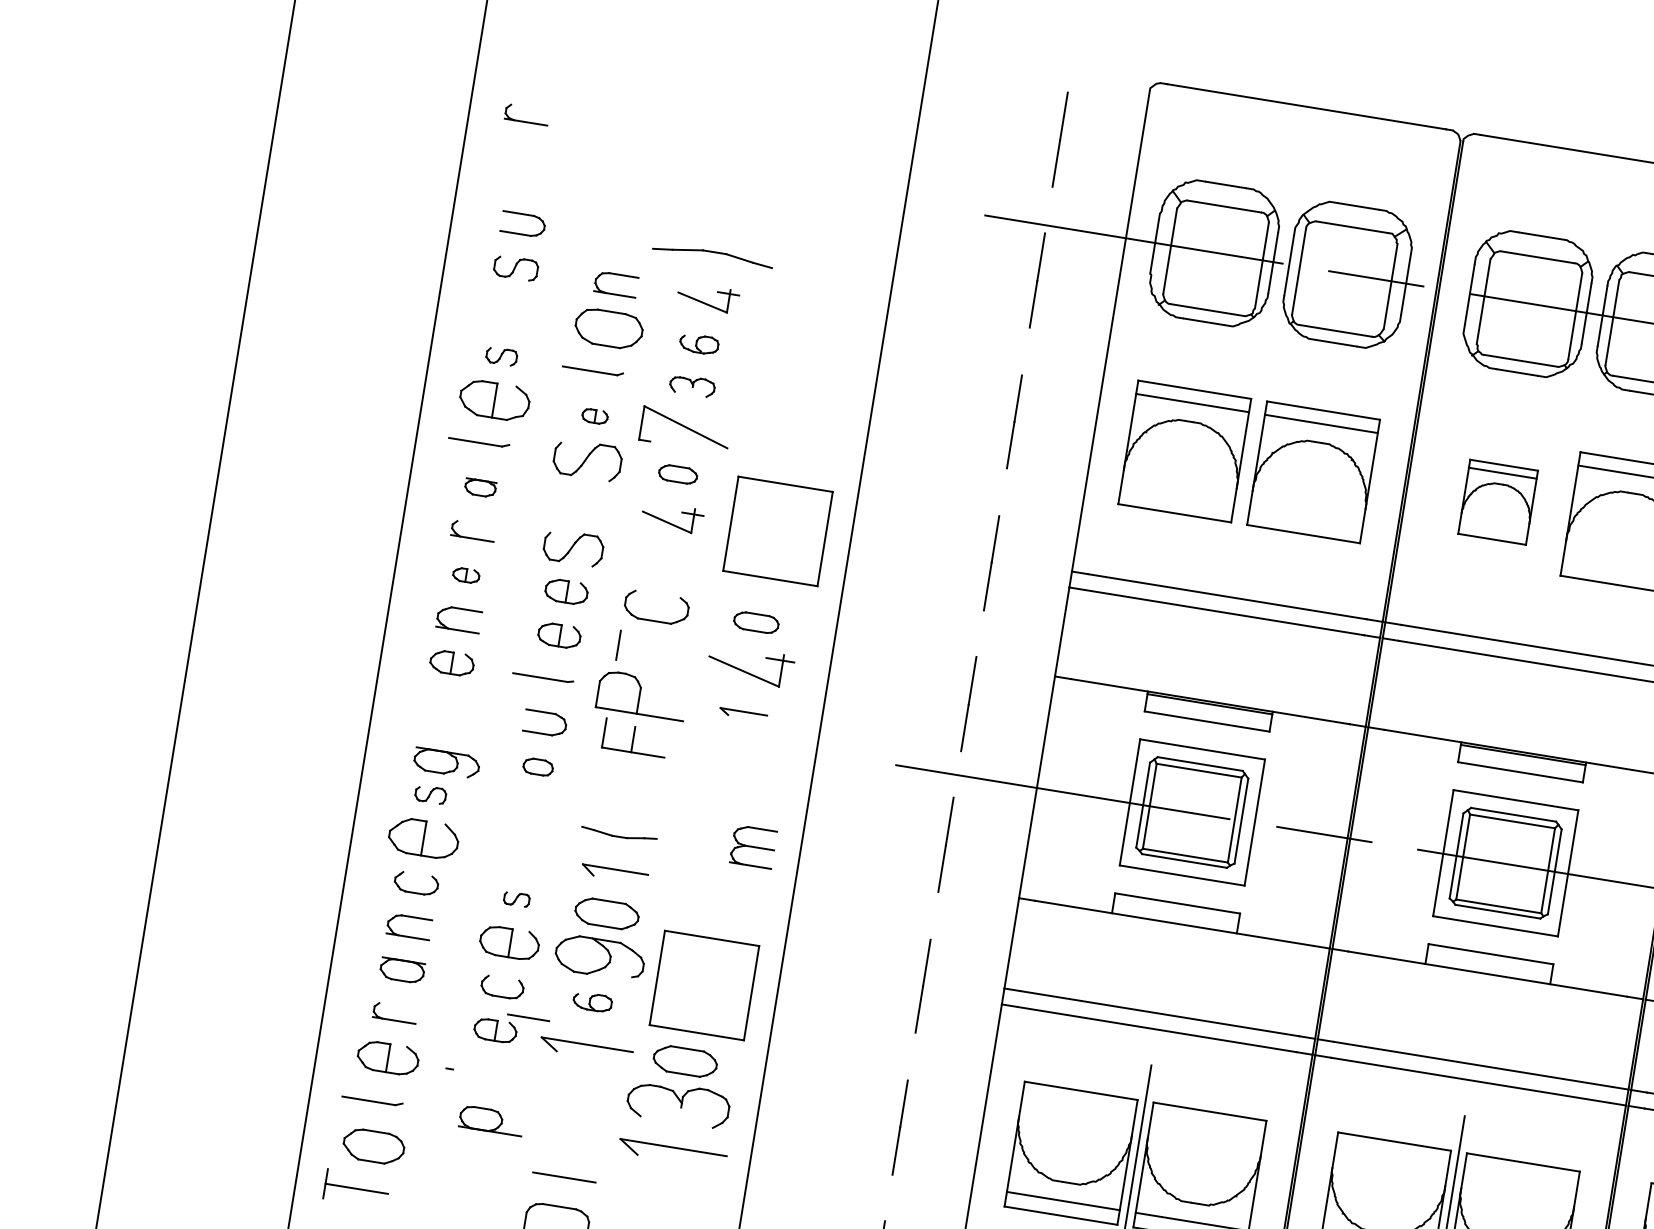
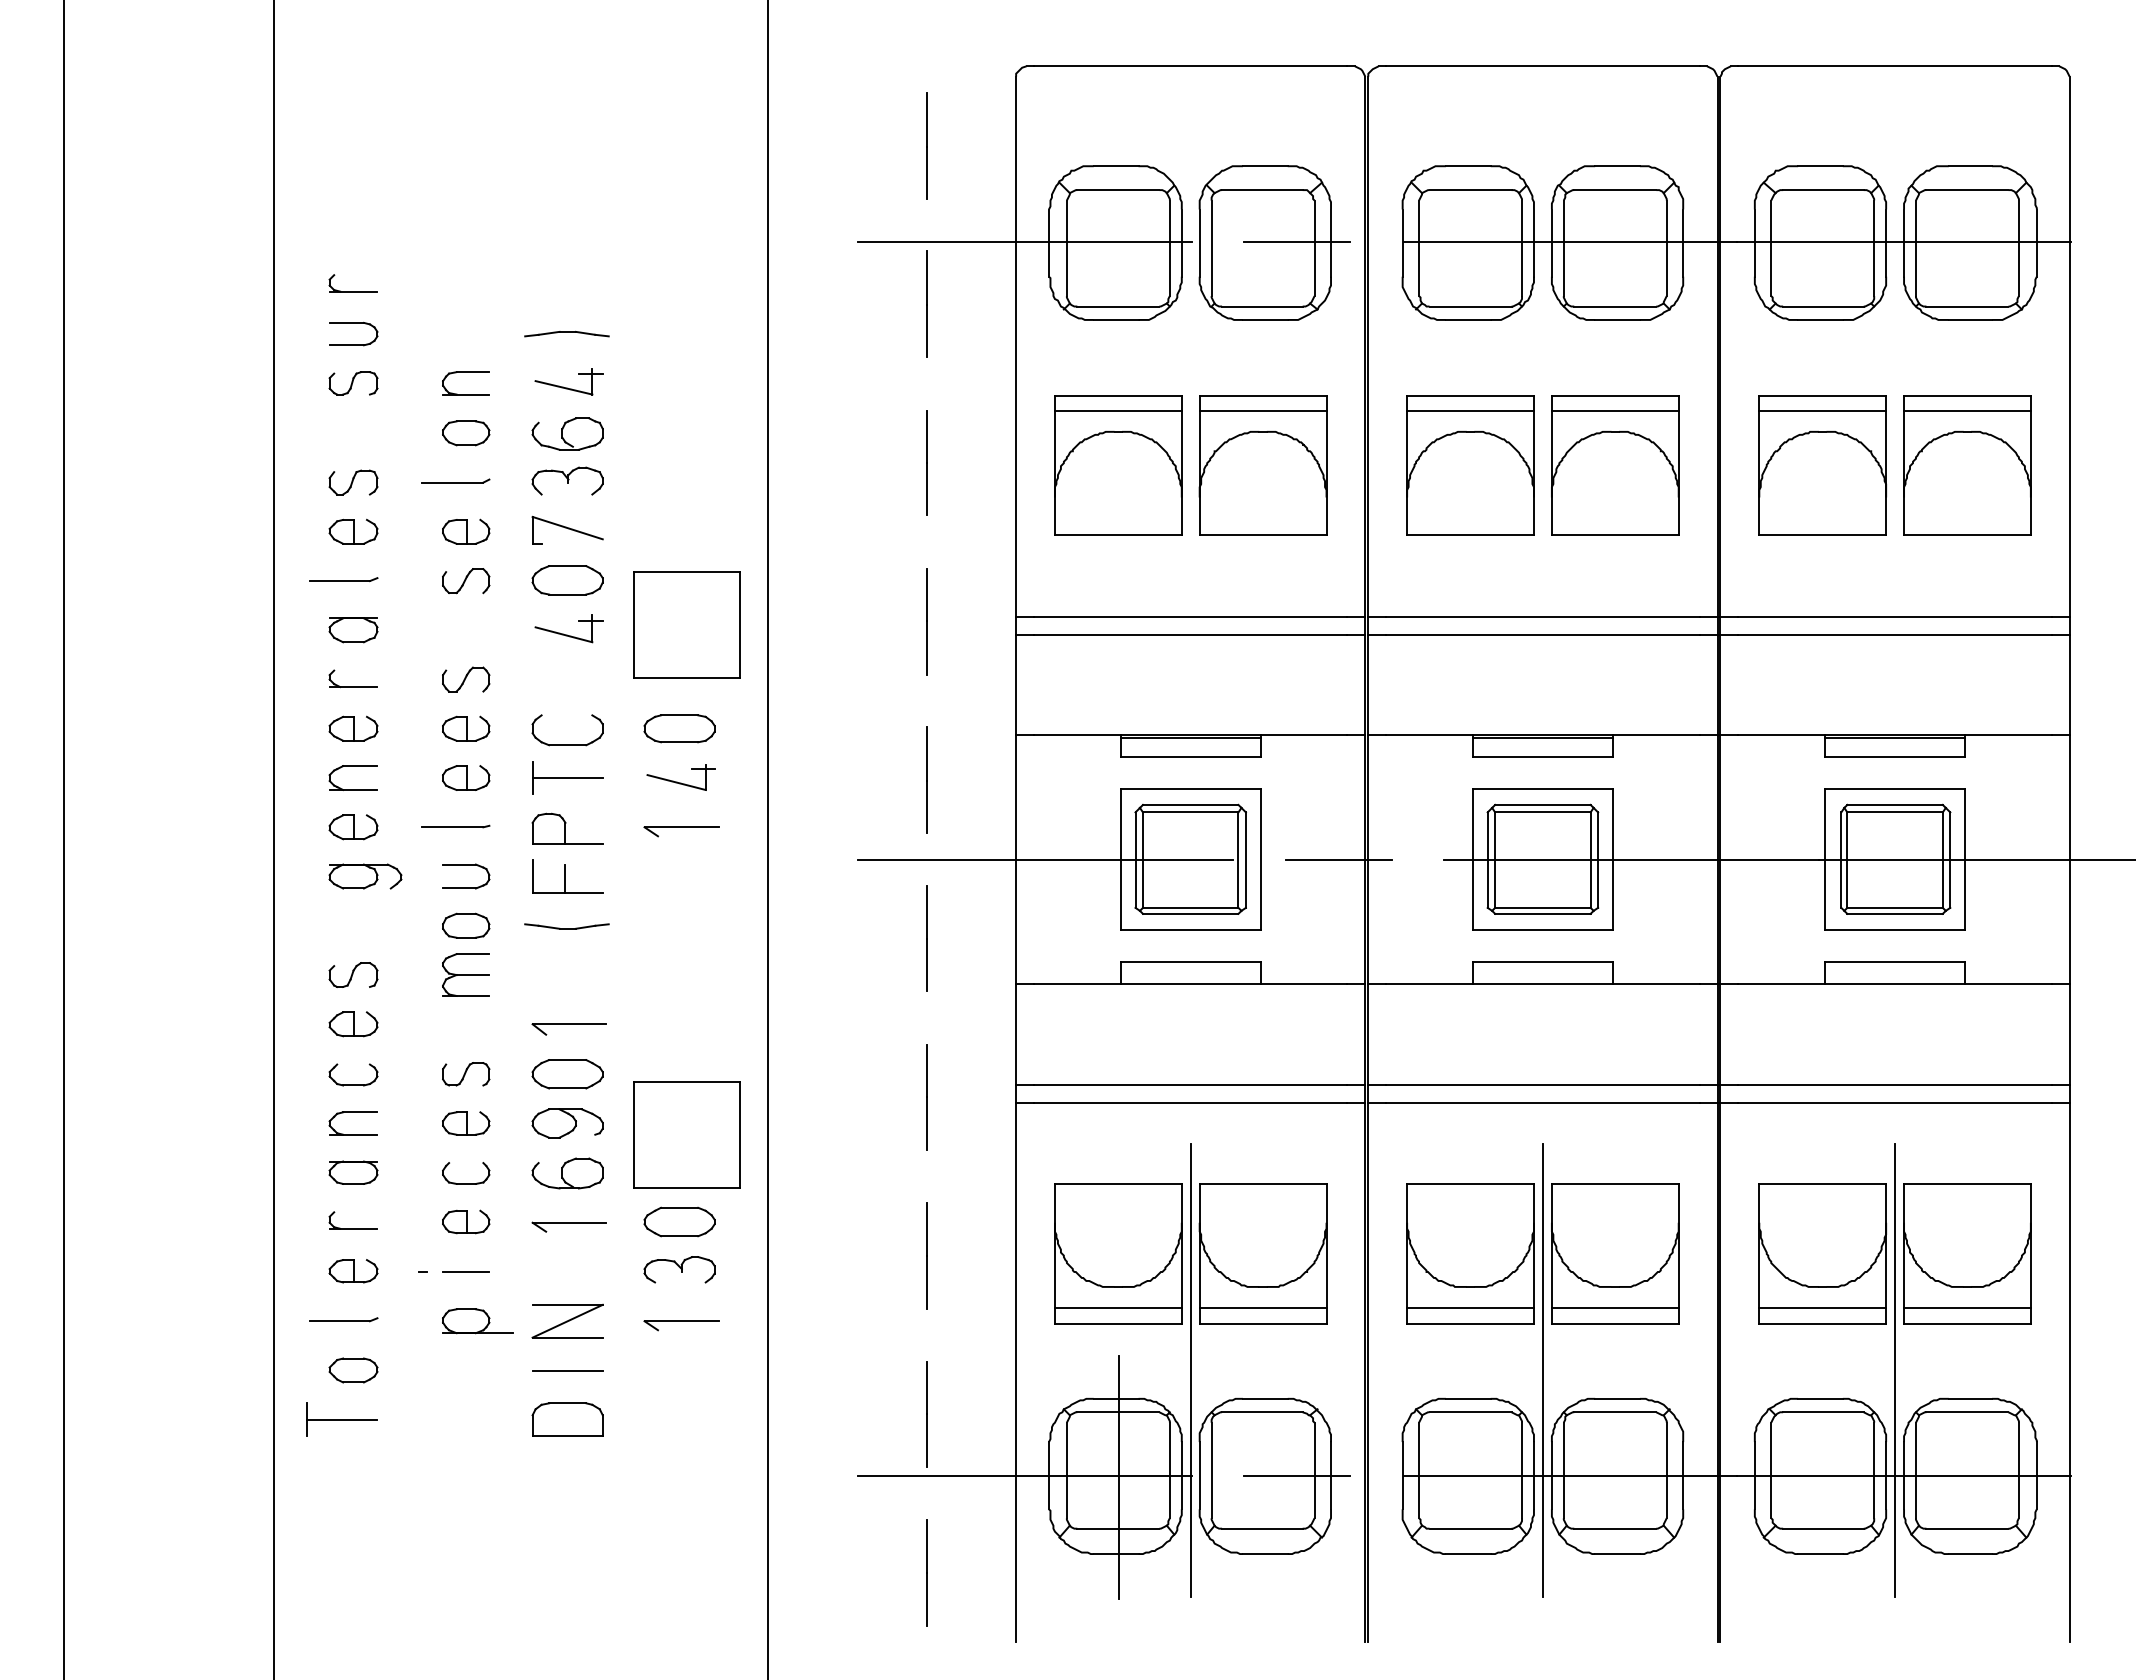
part: (525, 121) -> (352, 291), moved
part: (712, 254) -> (566, 333), size x0.62
part: (609, 329) -> (466, 433), size x0.62
part: (699, 343) -> (567, 433), size x1.67
part: (501, 356) -> (353, 482), size x1.43
part: (692, 385) -> (567, 480), size x1.43
part: (494, 400) -> (353, 531), size x0.62
part: (595, 416) -> (466, 531), size x1.67
part: (685, 429) -> (567, 529), size x0.71
part: (588, 460) -> (466, 581), size x0.62
part: (678, 474) -> (567, 580), size x1.67
part: (480, 488) -> (353, 630), size x1.43
part: (1498, 502) -> (1470, 465), size x1.67
part: (573, 548) -> (466, 679), size x0.71
part: (466, 575) -> (353, 728), size x1.67
part: (756, 622) -> (679, 728), size x1.43
line: (649, 650) -> (567, 778), added
part: (750, 666) -> (680, 777), size x0.71
part: (642, 695) -> (567, 828), size x0.71
part: (743, 714) -> (681, 831), size x1.43
part: (446, 763) -> (365, 876), moved
part: (538, 766) -> (466, 925), size x1.43
part: (430, 794) -> (353, 974), size x1.43
part: (618, 834) -> (566, 926), moved
part: (423, 838) -> (353, 1024), size x0.62
part: (752, 846) -> (465, 974), moved
part: (516, 899) -> (466, 1074), size x1.67
part: (509, 943) -> (466, 1123), size x0.71
part: (599, 957) -> (567, 1123), size x0.71
part: (592, 1002) -> (567, 1173), size x1.67
line: (528, 1017) -> (465, 1271), moved
part: (585, 1049) -> (568, 1226), size x0.71
part: (388, 1058) -> (353, 1271), size x0.71
part: (678, 1103) -> (679, 1269), size x0.62
part: (571, 1132) -> (567, 1320), added
part: (373, 1146) -> (353, 1370), size x0.71
part: (672, 1153) -> (681, 1325), size x0.62

